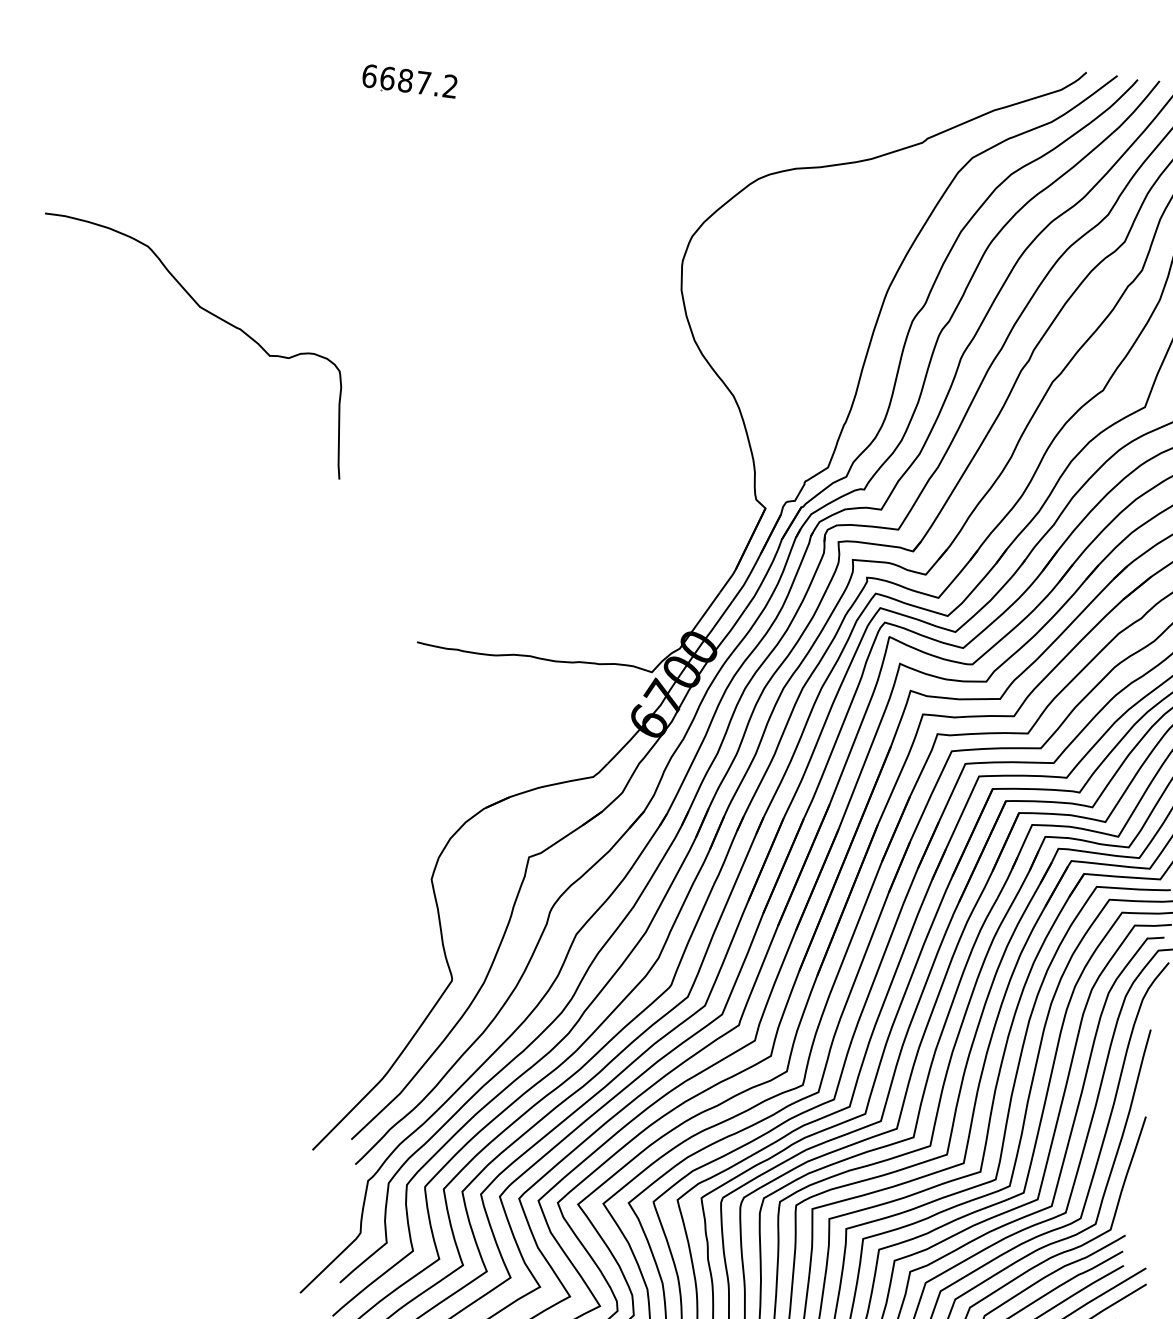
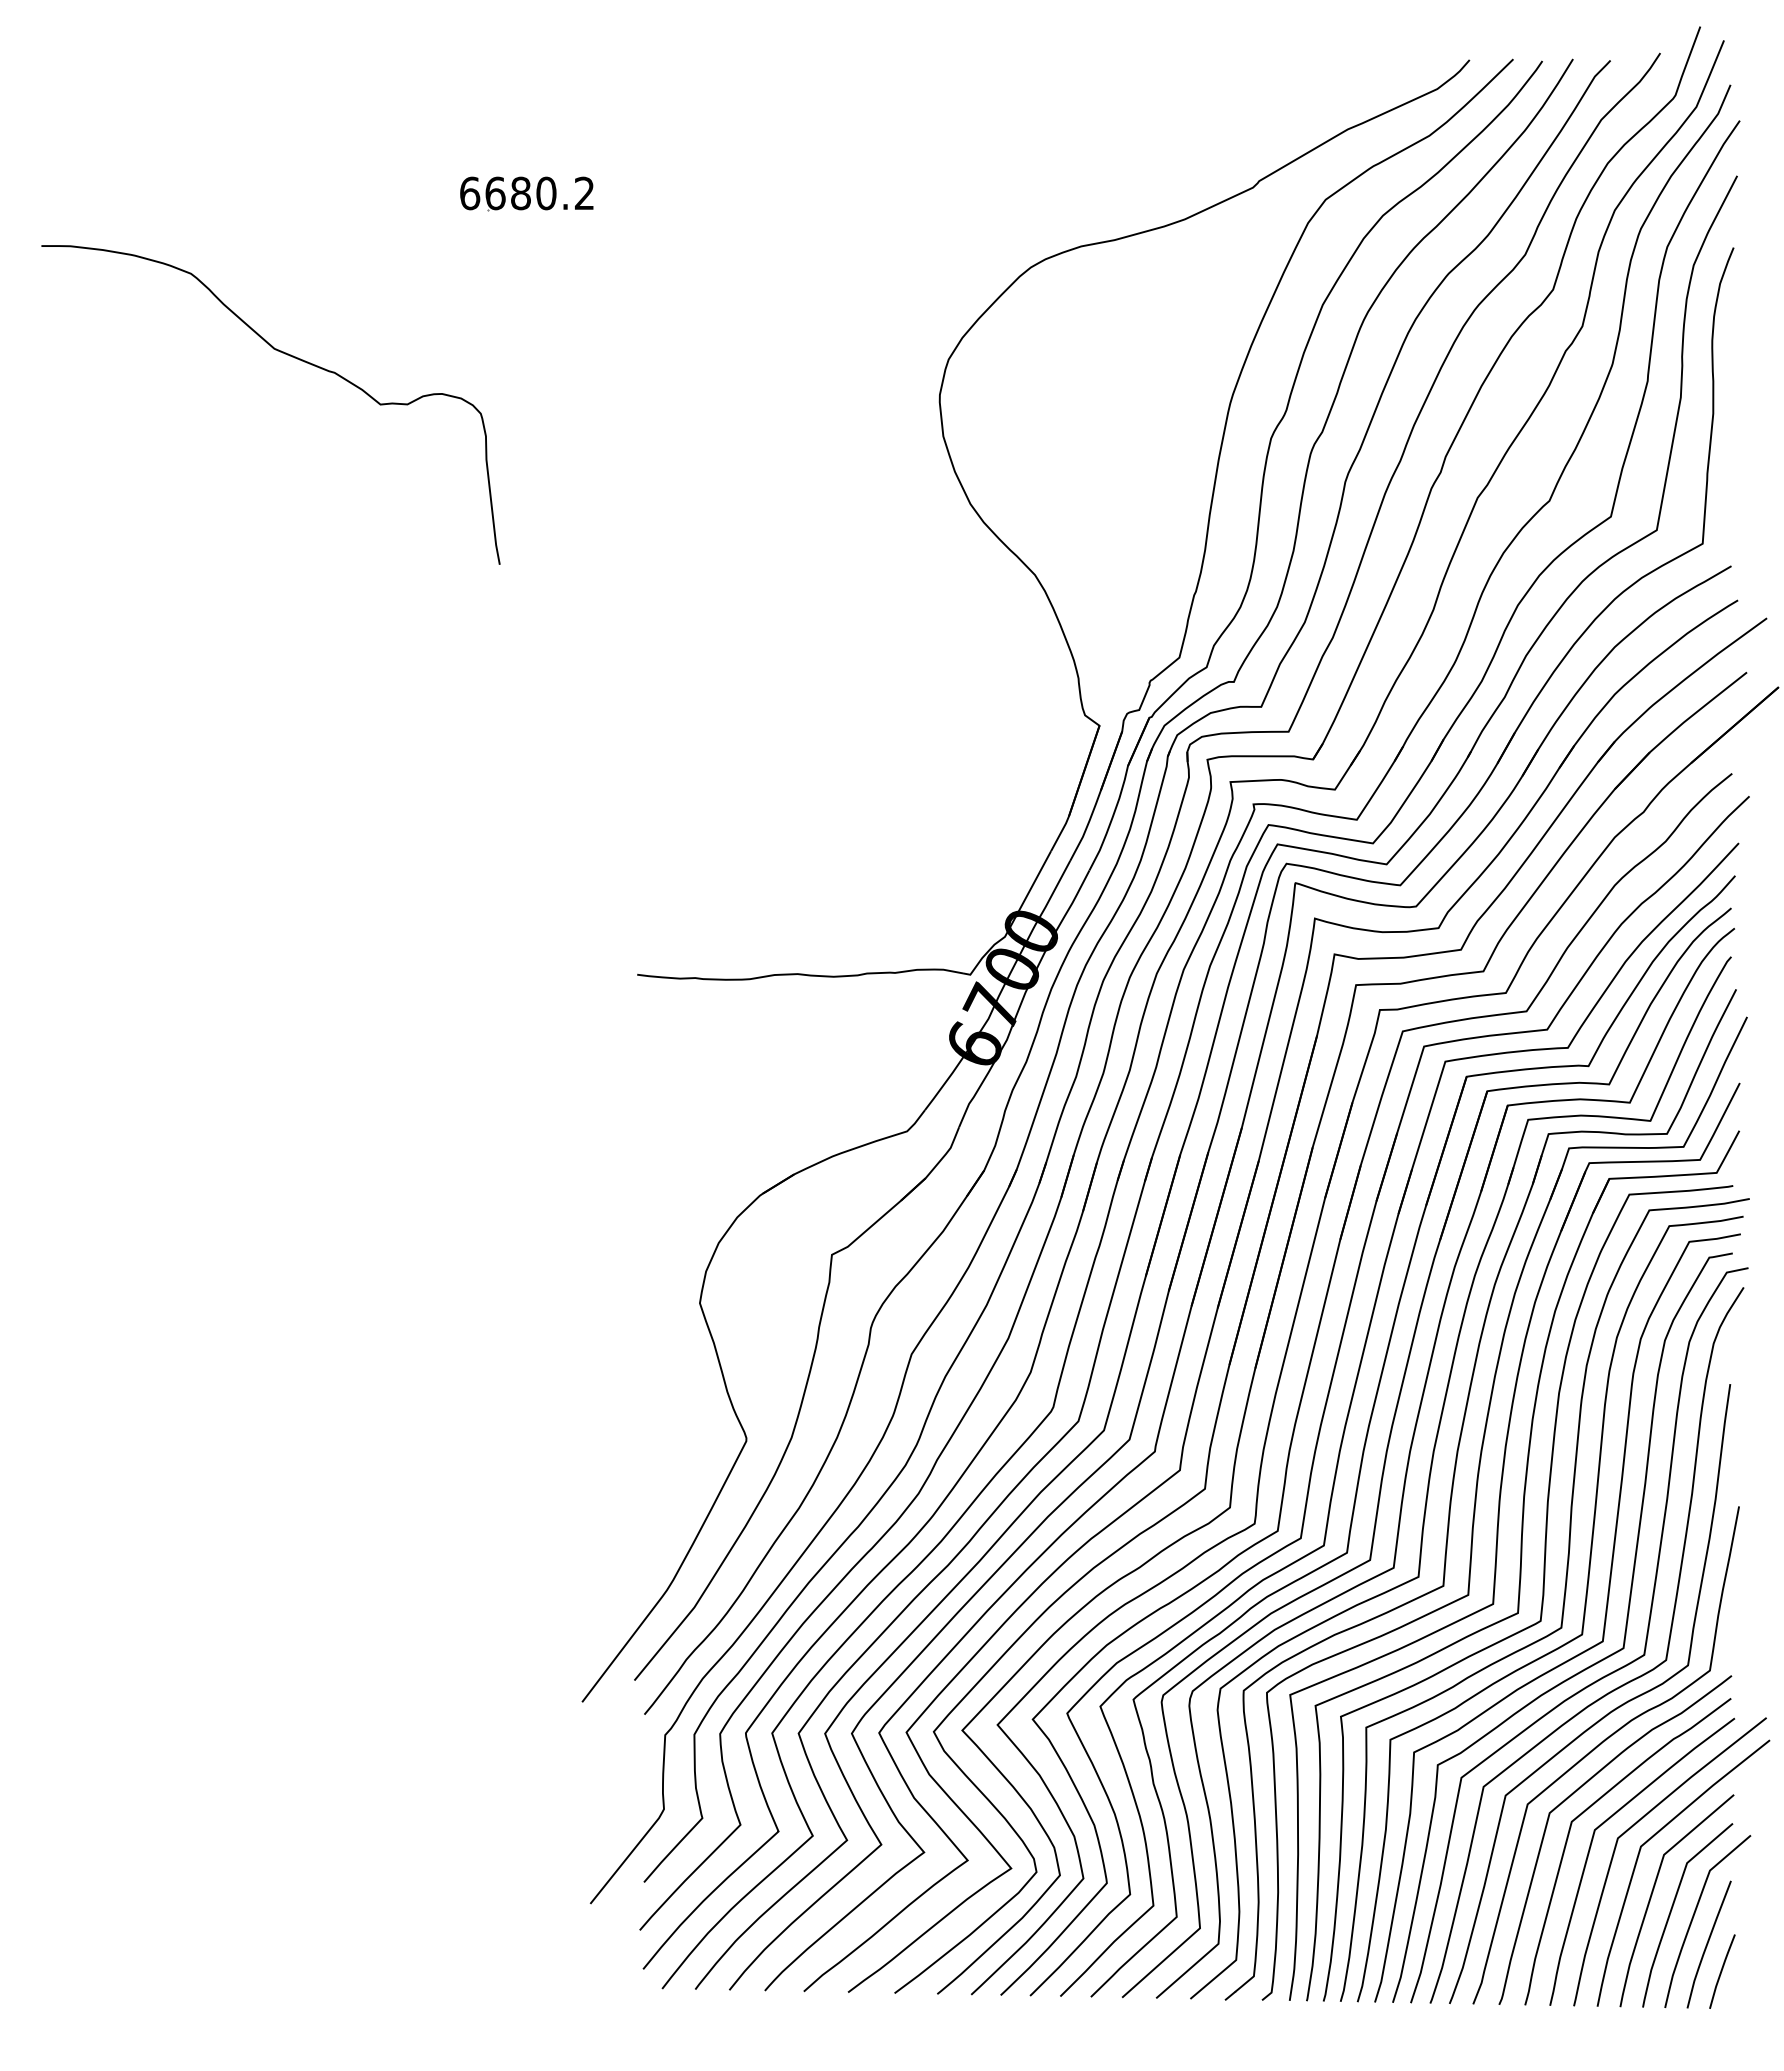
text: (423, 83) -> (546, 193), 6687.2 -> 6680.2
curve: (209, 313) -> (289, 356), moved

